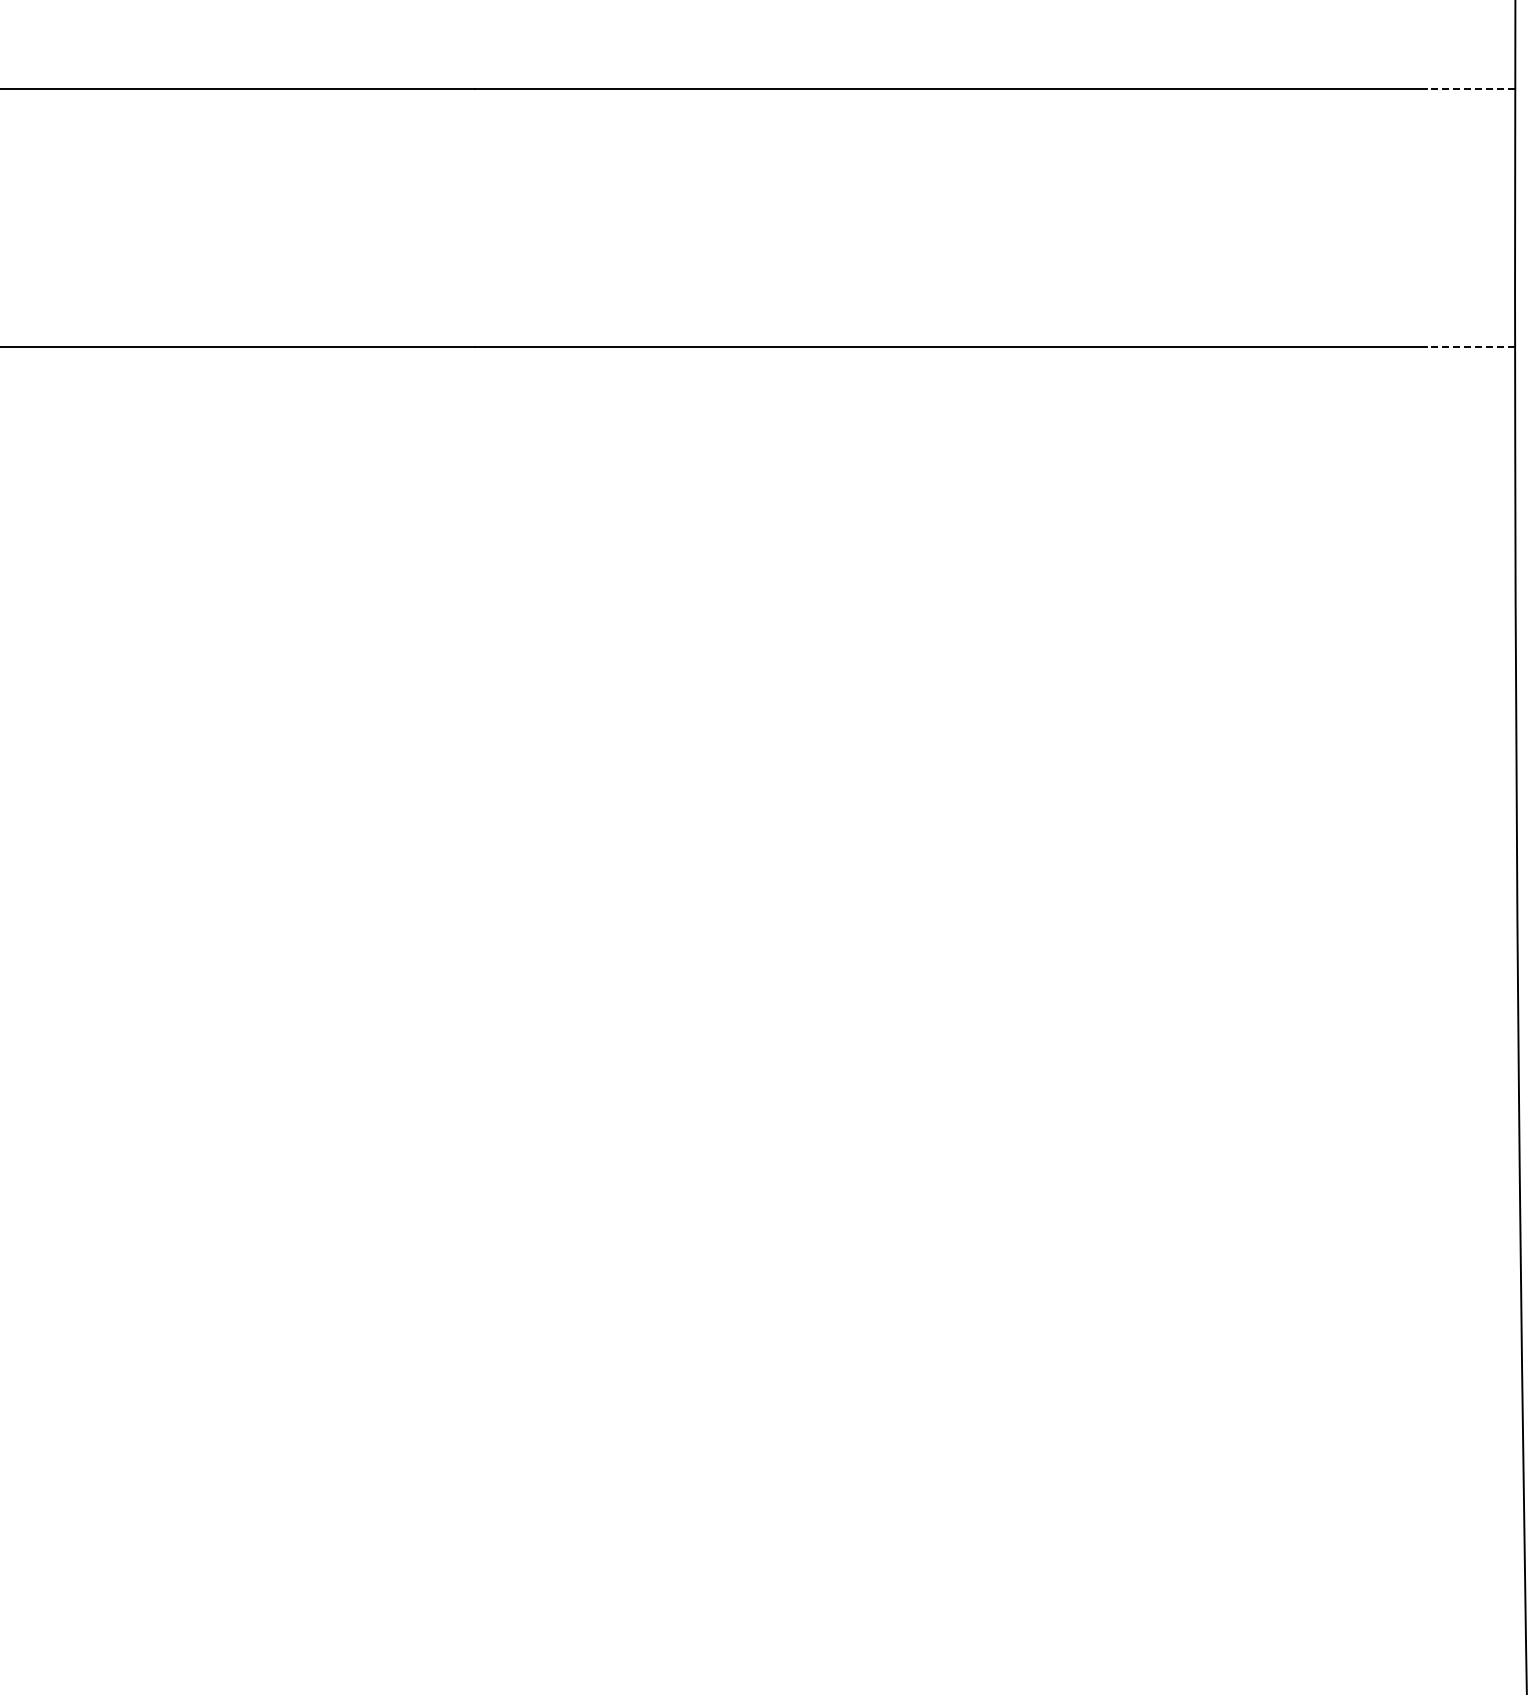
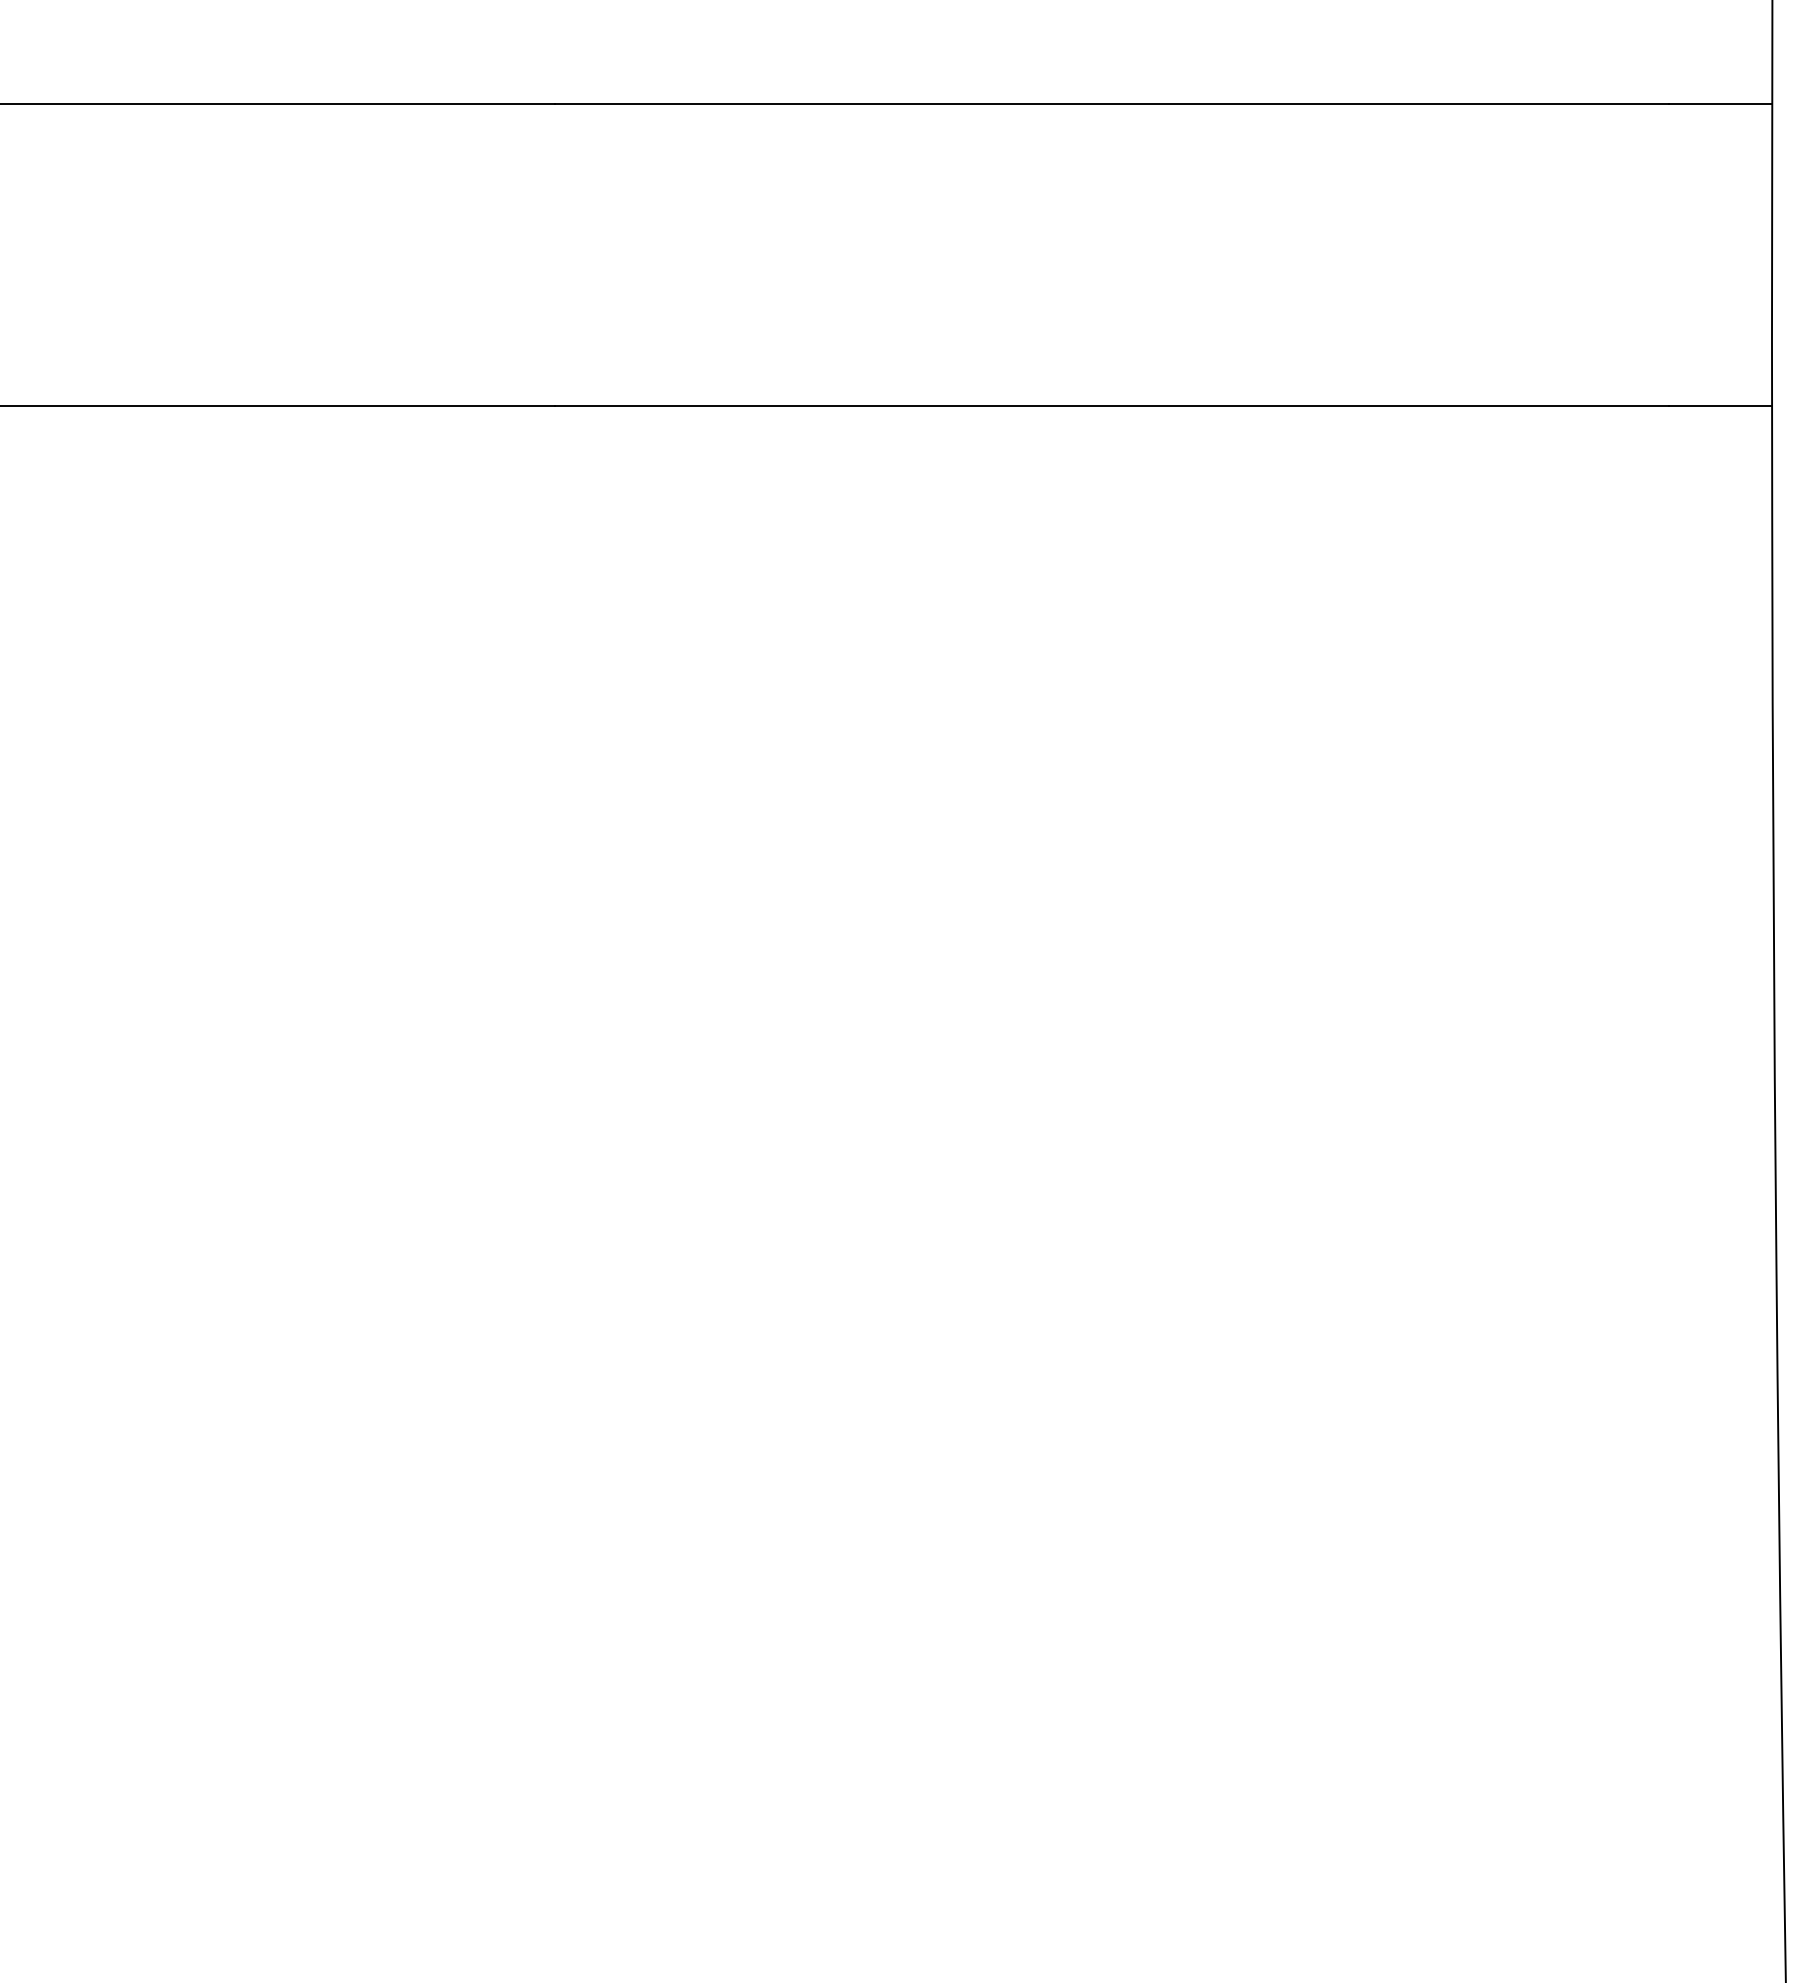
line: (1471, 88) -> (1721, 103), dashed -> solid
line: (1471, 346) -> (1721, 405), dashed -> solid

